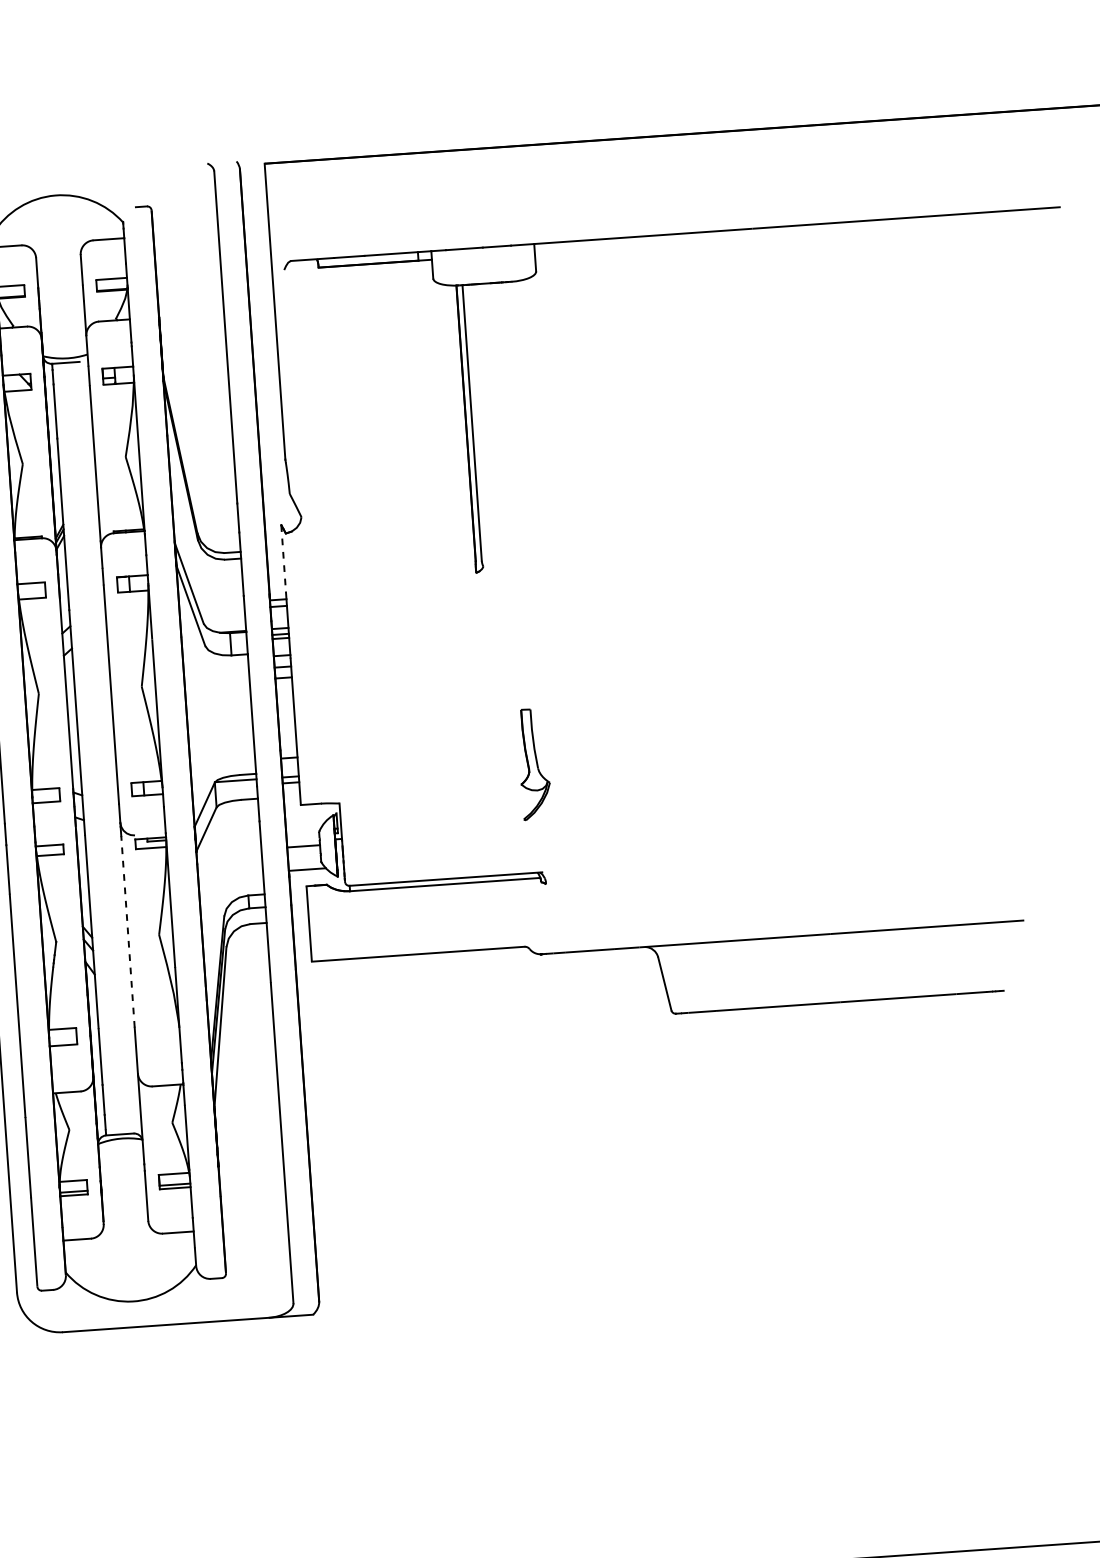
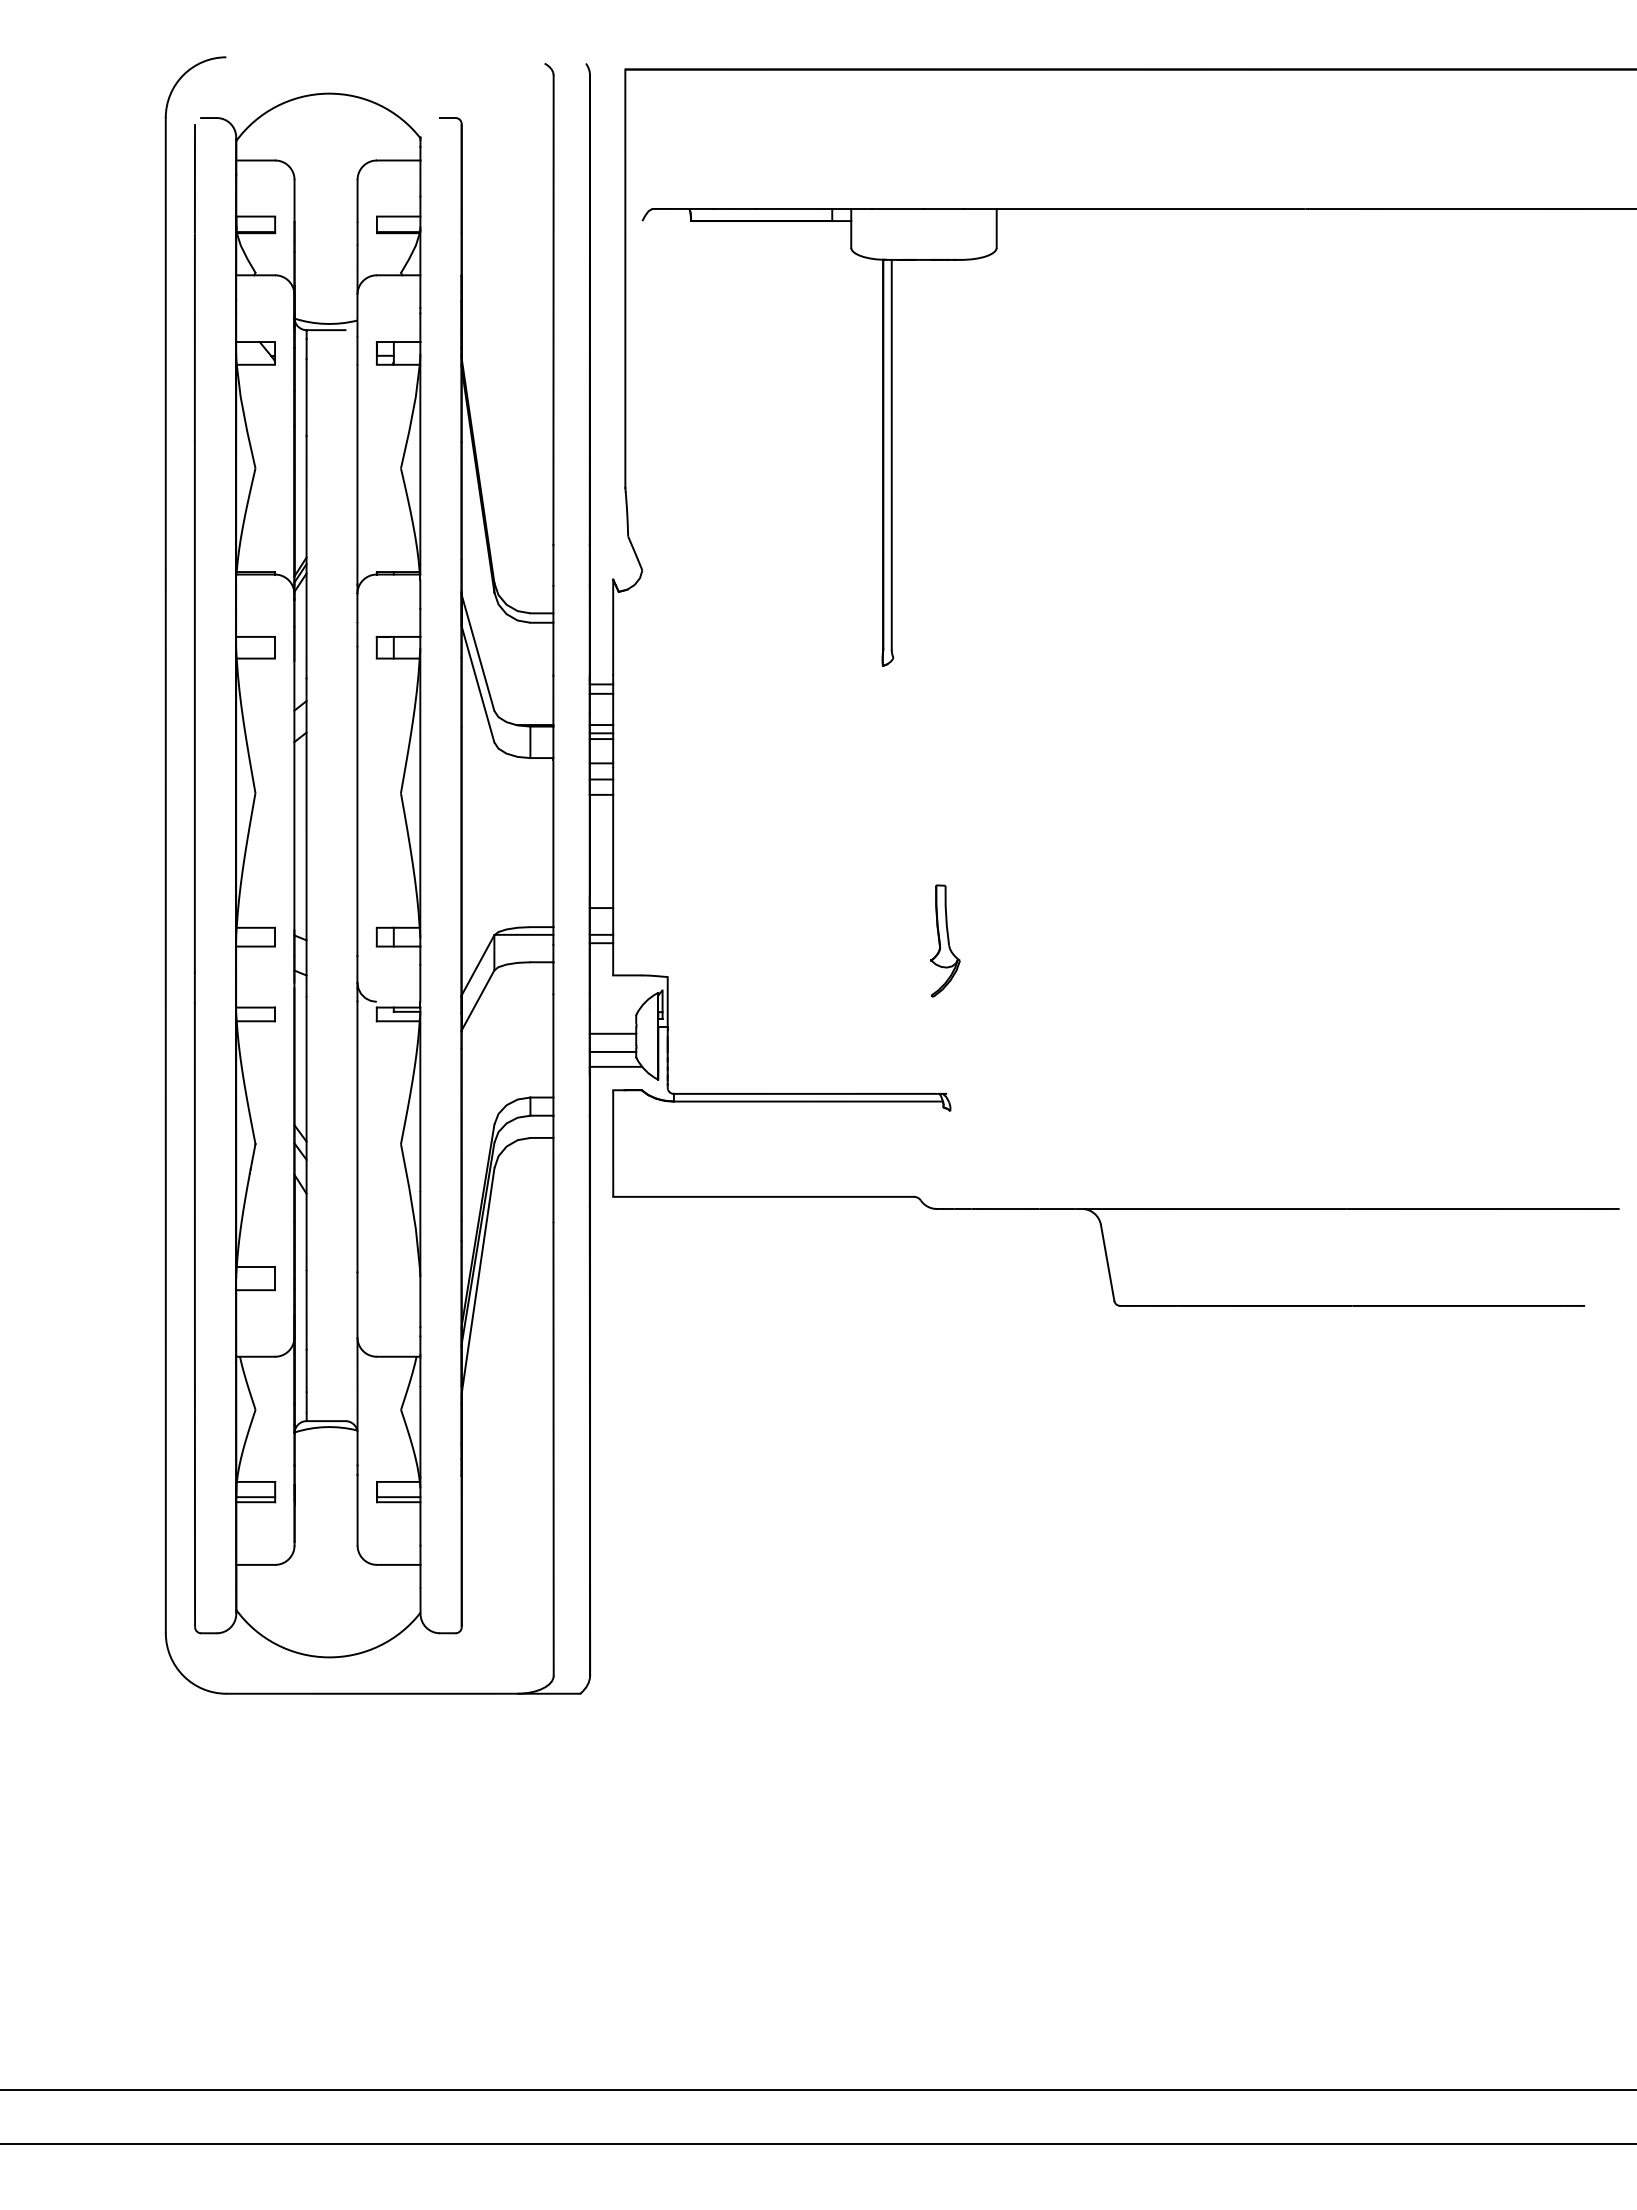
line: (283, 558) -> (613, 627), dashed -> solid
part: (534, 763) -> (945, 940), size x0.71
line: (304, 858) -> (612, 1051), added
line: (128, 931) -> (357, 1136), dashed -> solid

